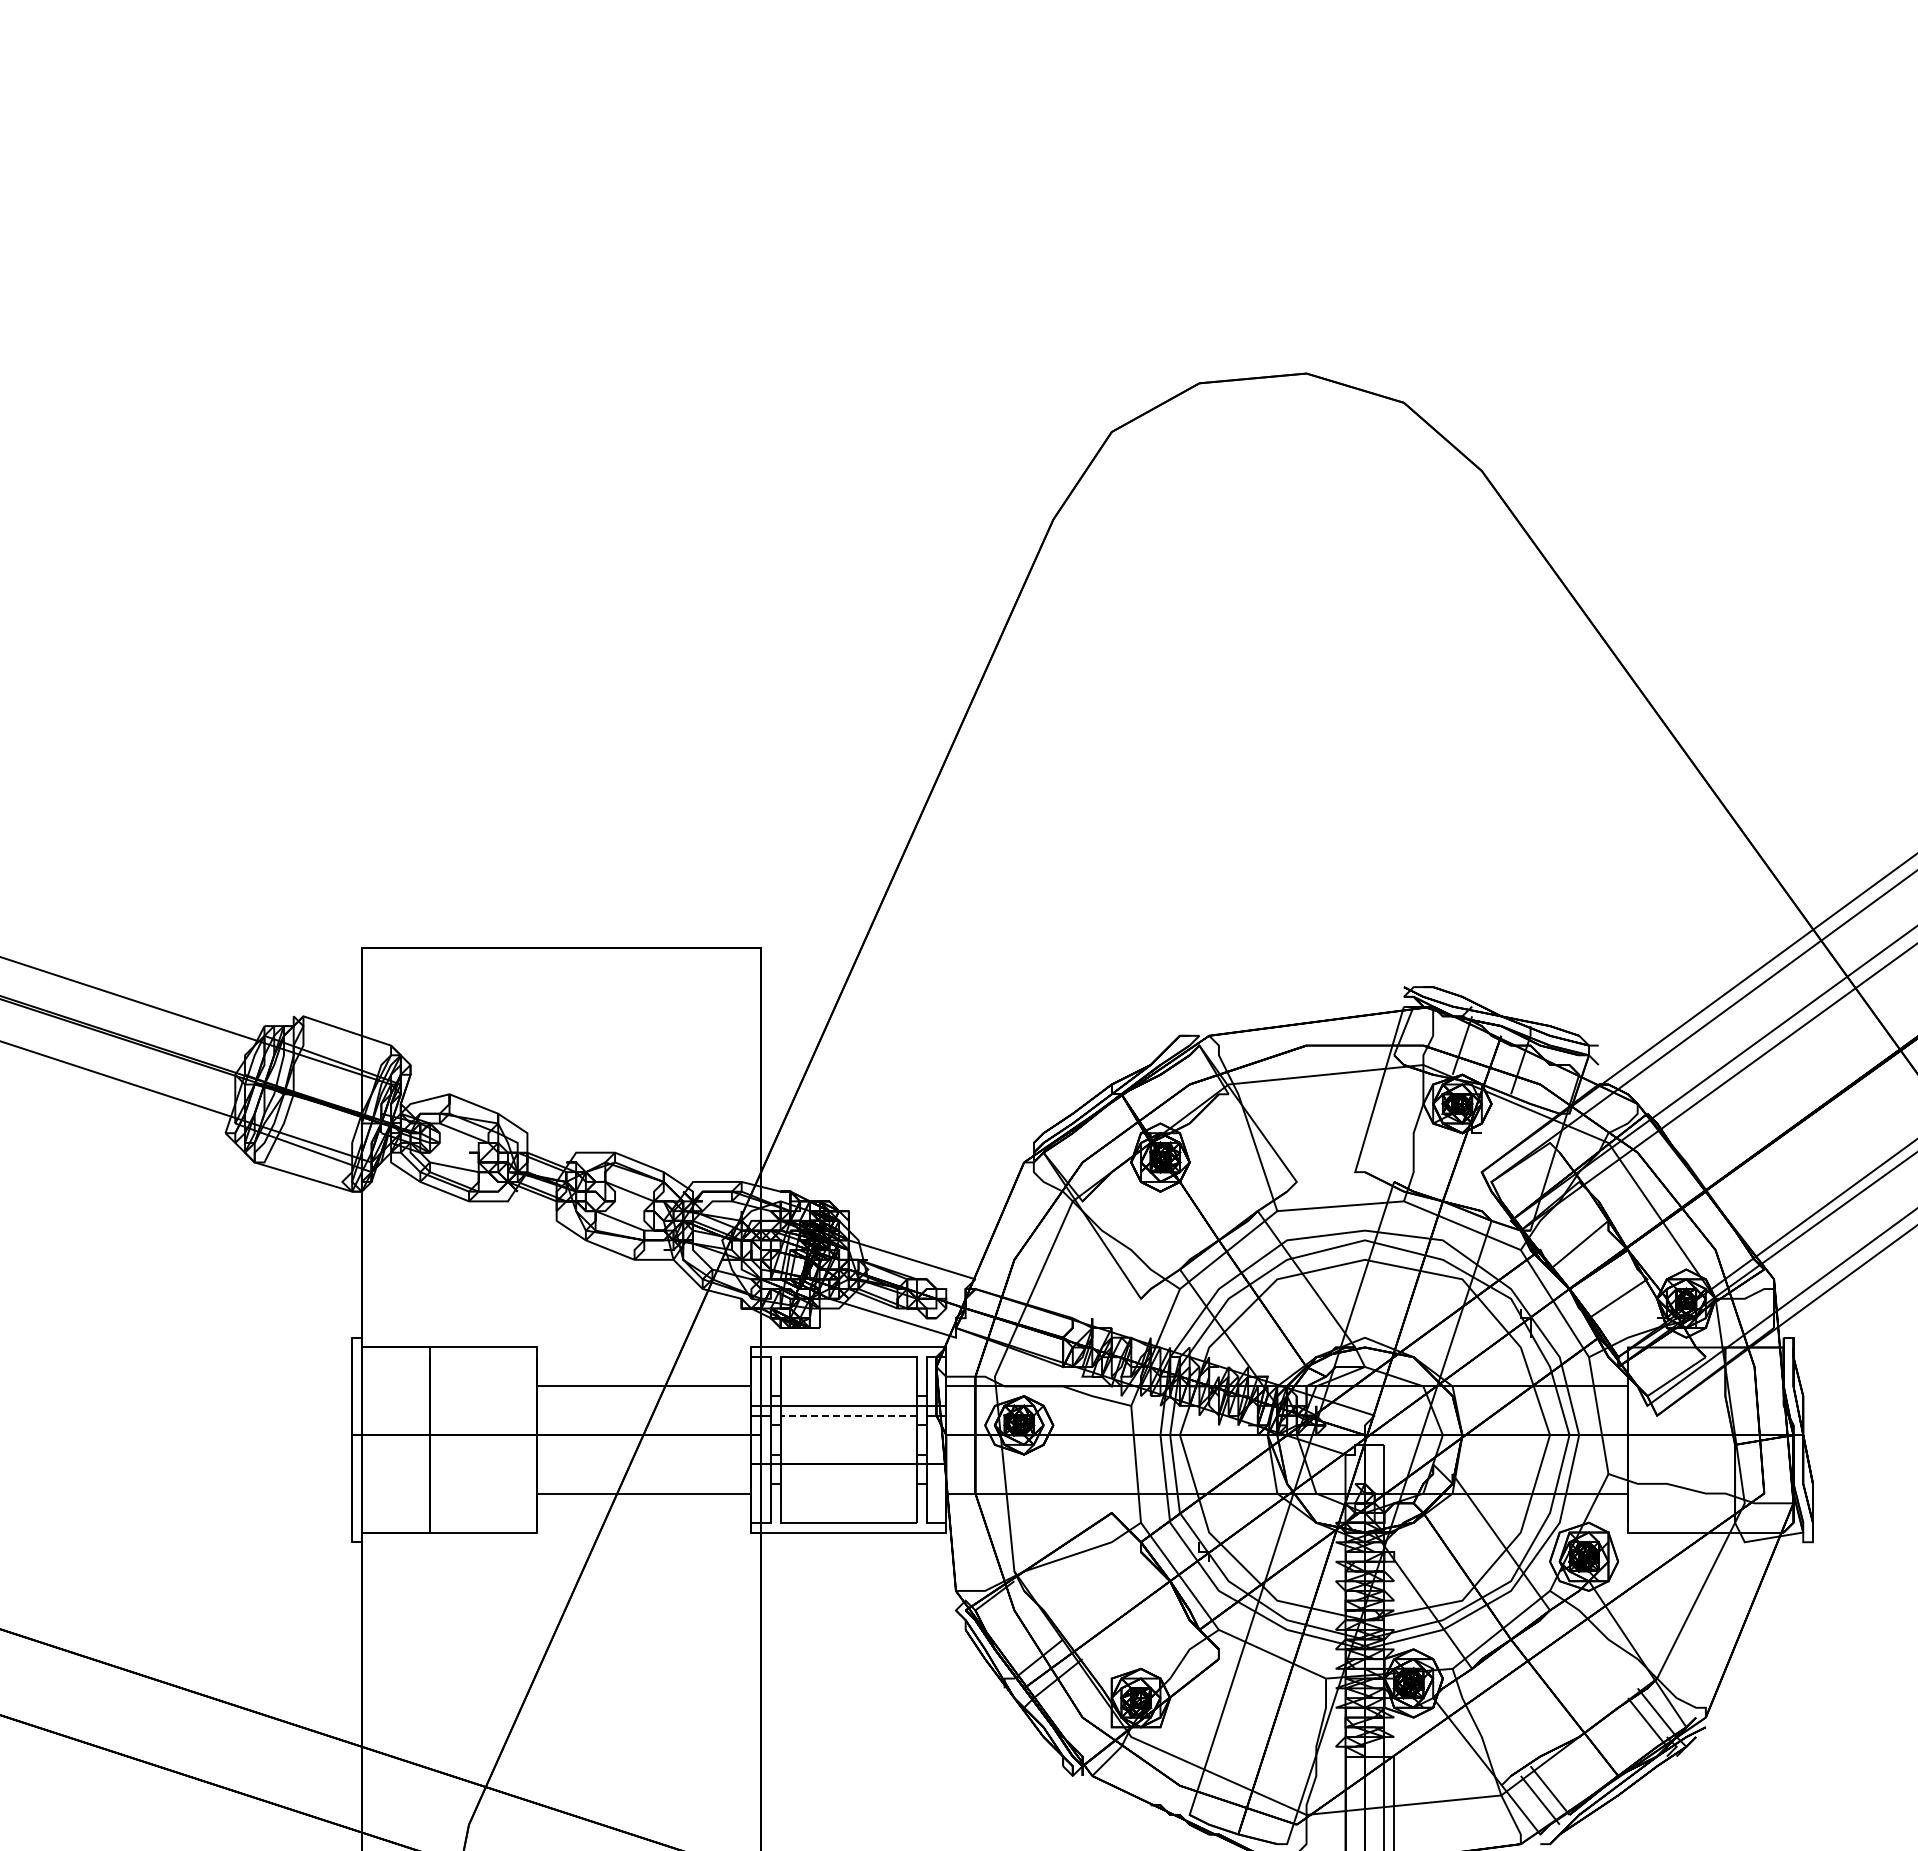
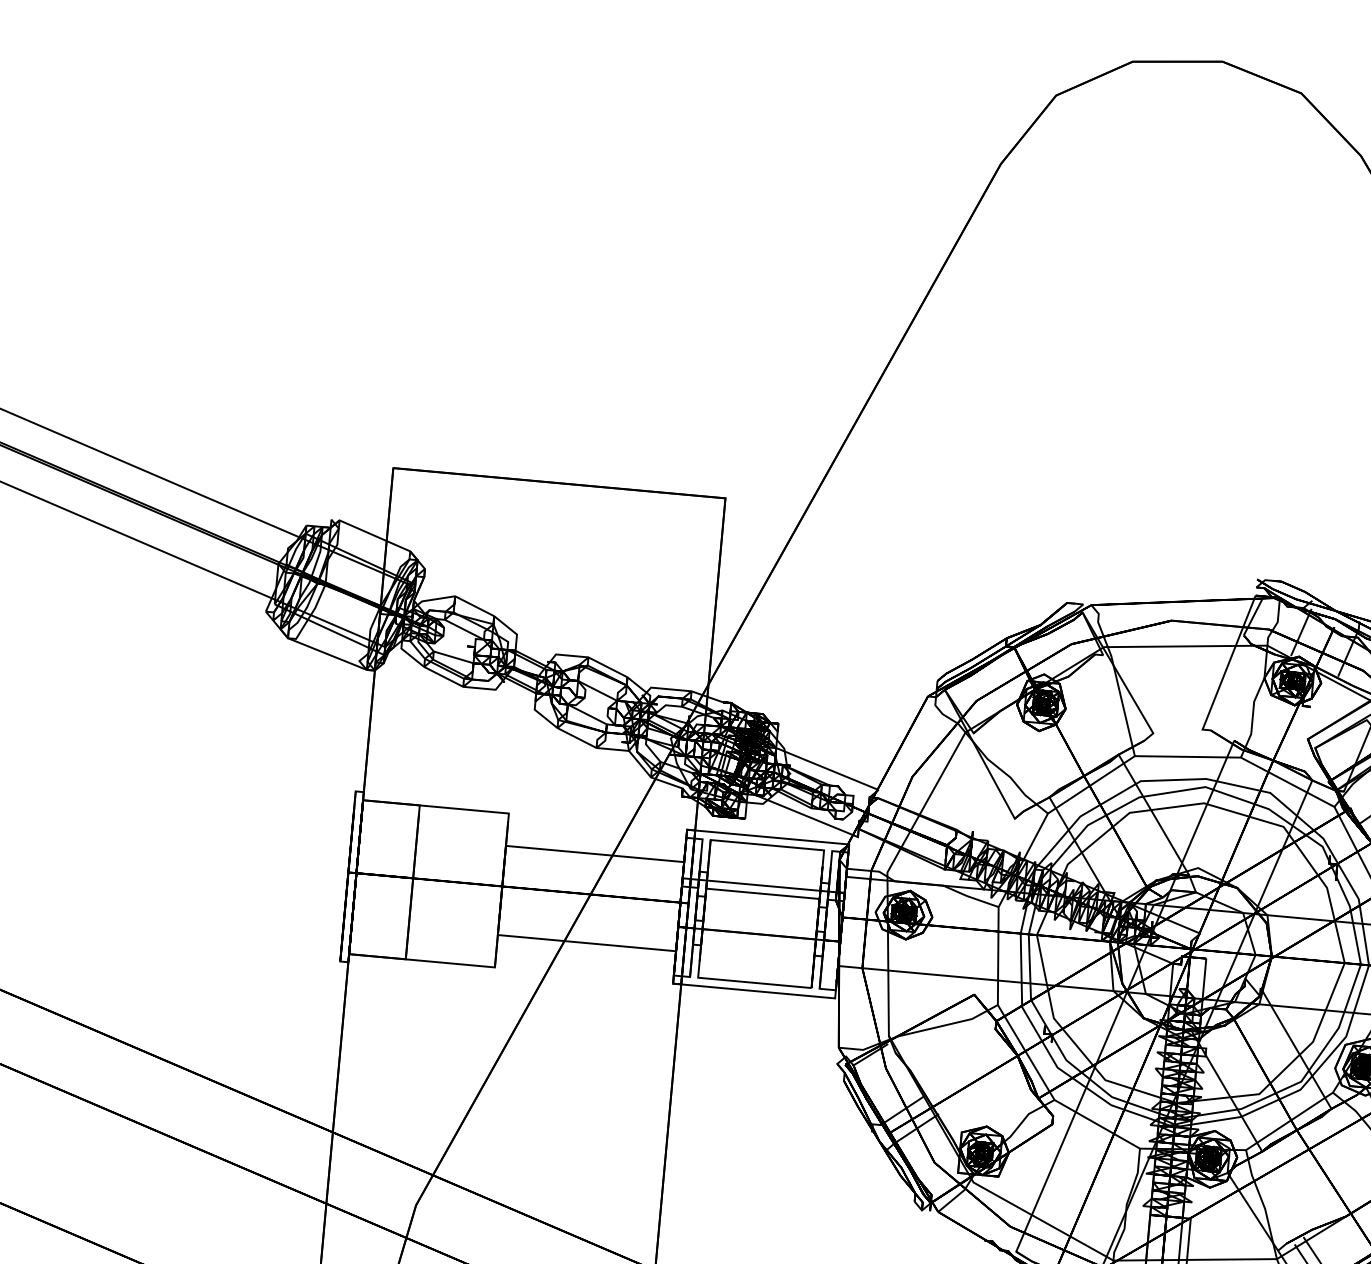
line: (848, 1415) -> (762, 893), dashed -> solid

